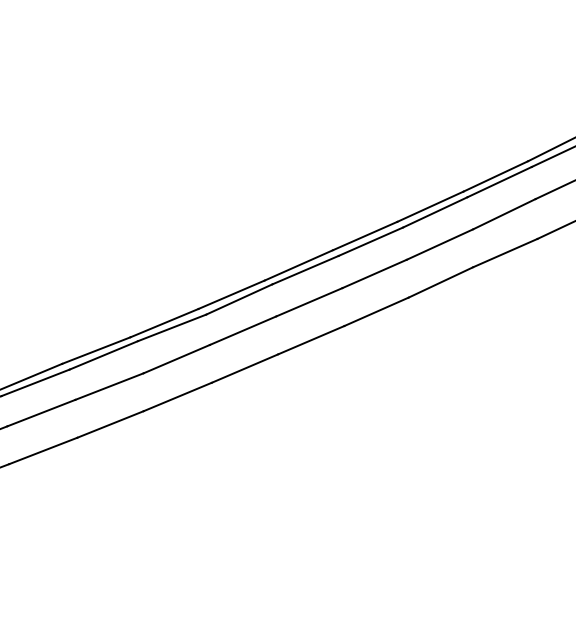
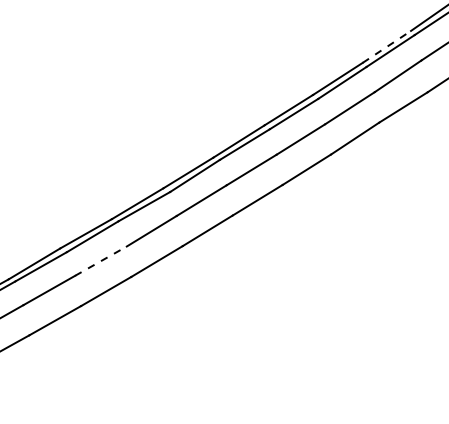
line: (495, 176) -> (386, 47), solid -> dashed
line: (109, 386) -> (100, 261), solid -> dashed

